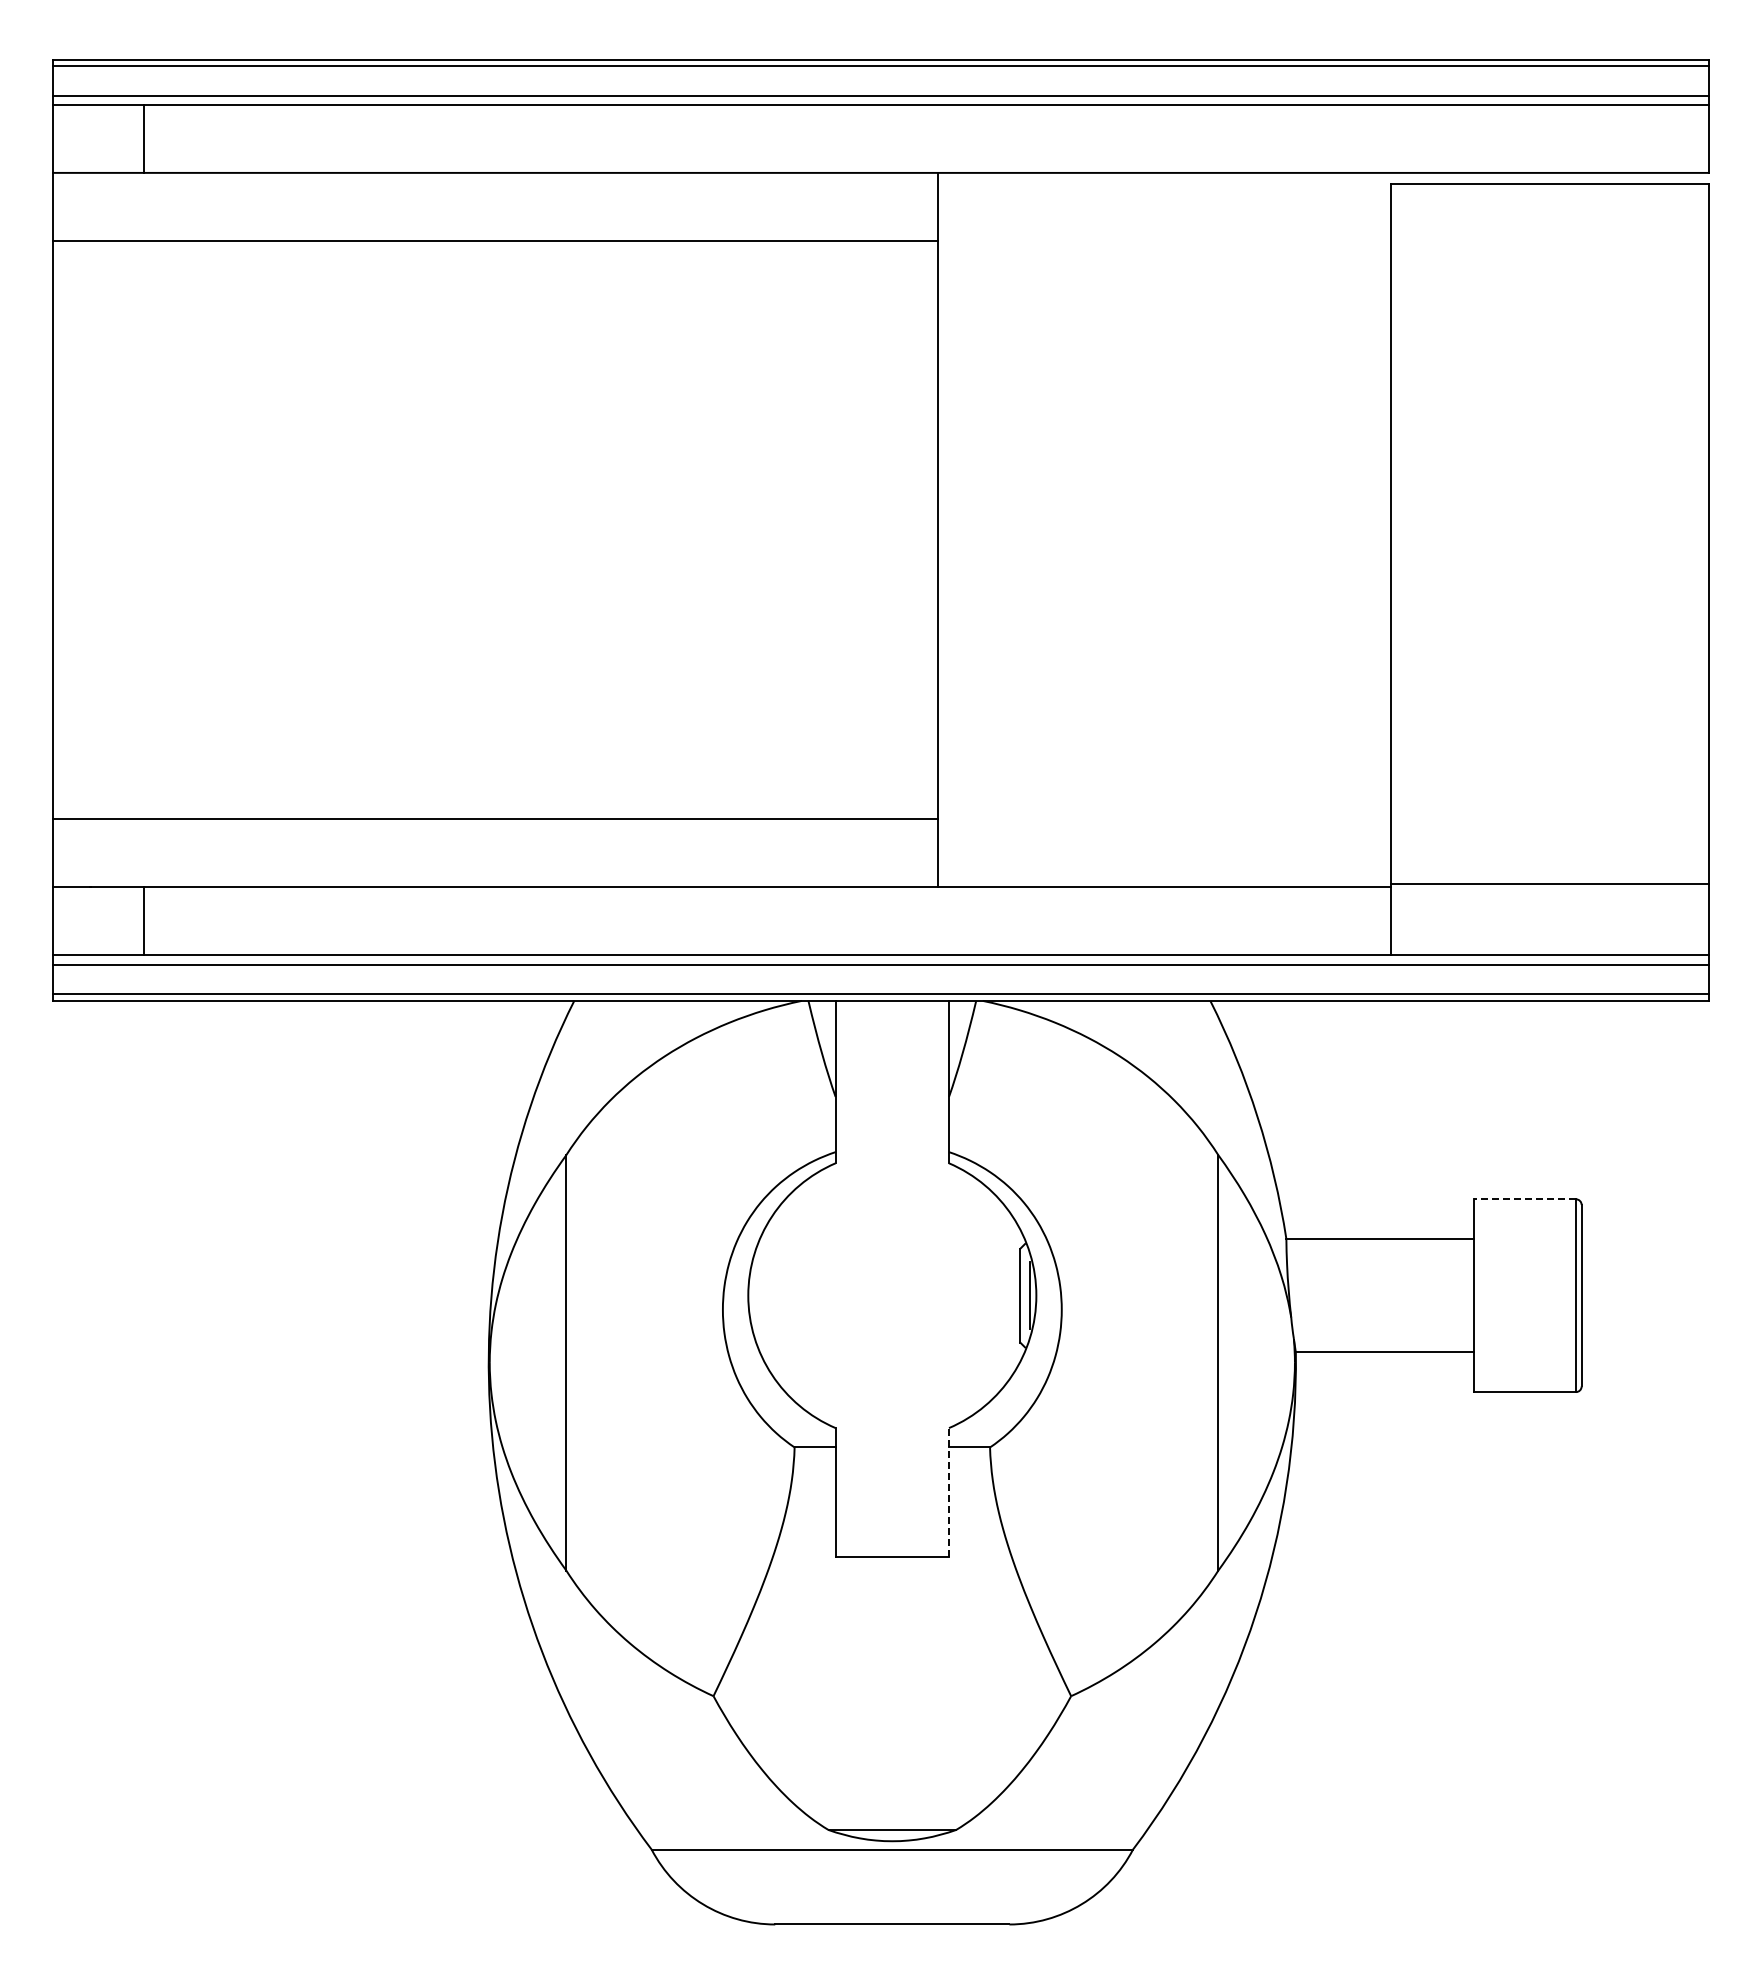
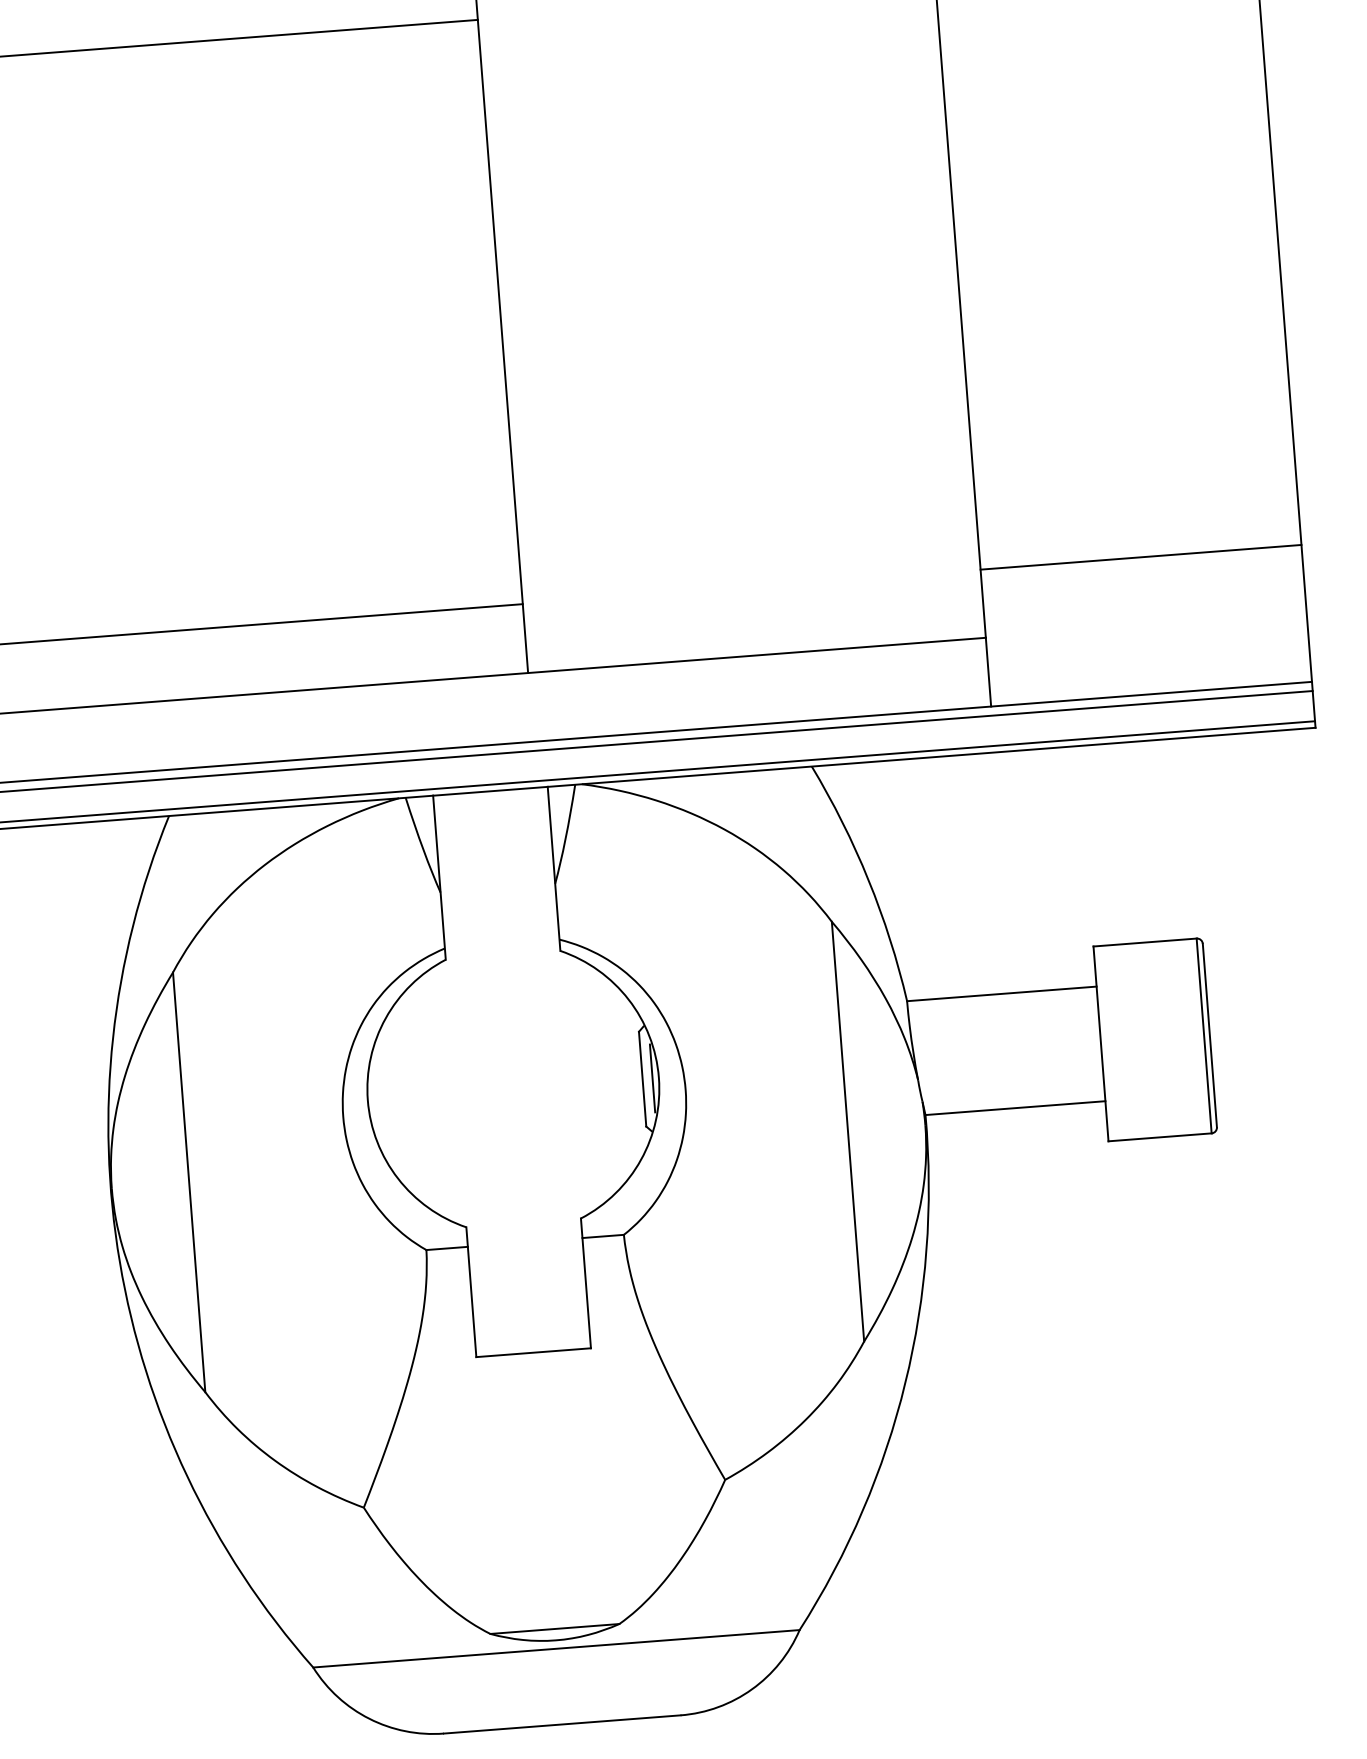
line: (1549, 883) -> (1140, 556), moved
line: (1524, 1199) -> (1144, 942), dashed -> solid
line: (949, 1491) -> (586, 1282), dashed -> solid

